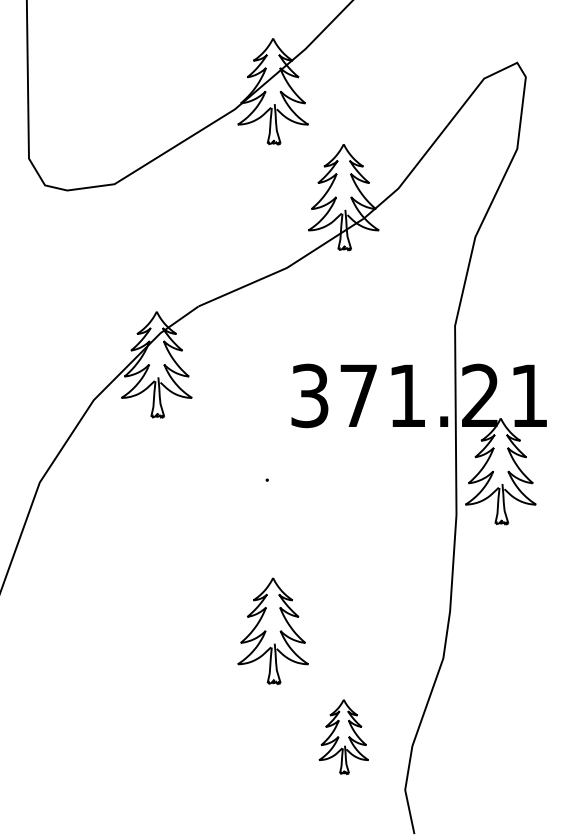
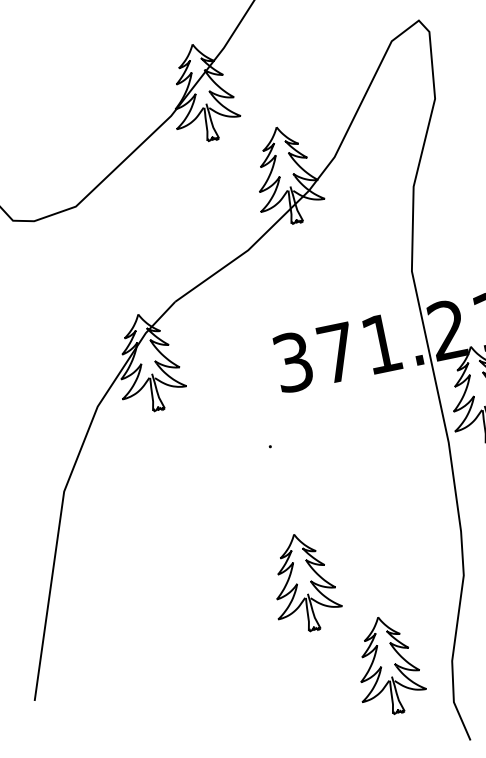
part: (343, 736) -> (387, 665), size x1.43

